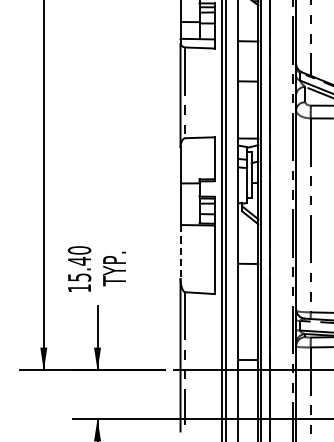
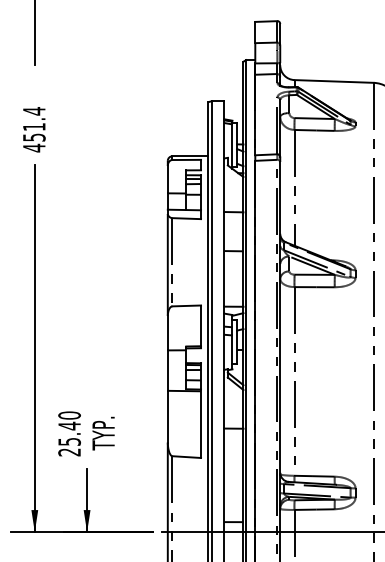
line: (180, 251) -> (167, 416), dashed -> solid
text: (79, 288) -> (69, 452), 15.40 -> 25.40

